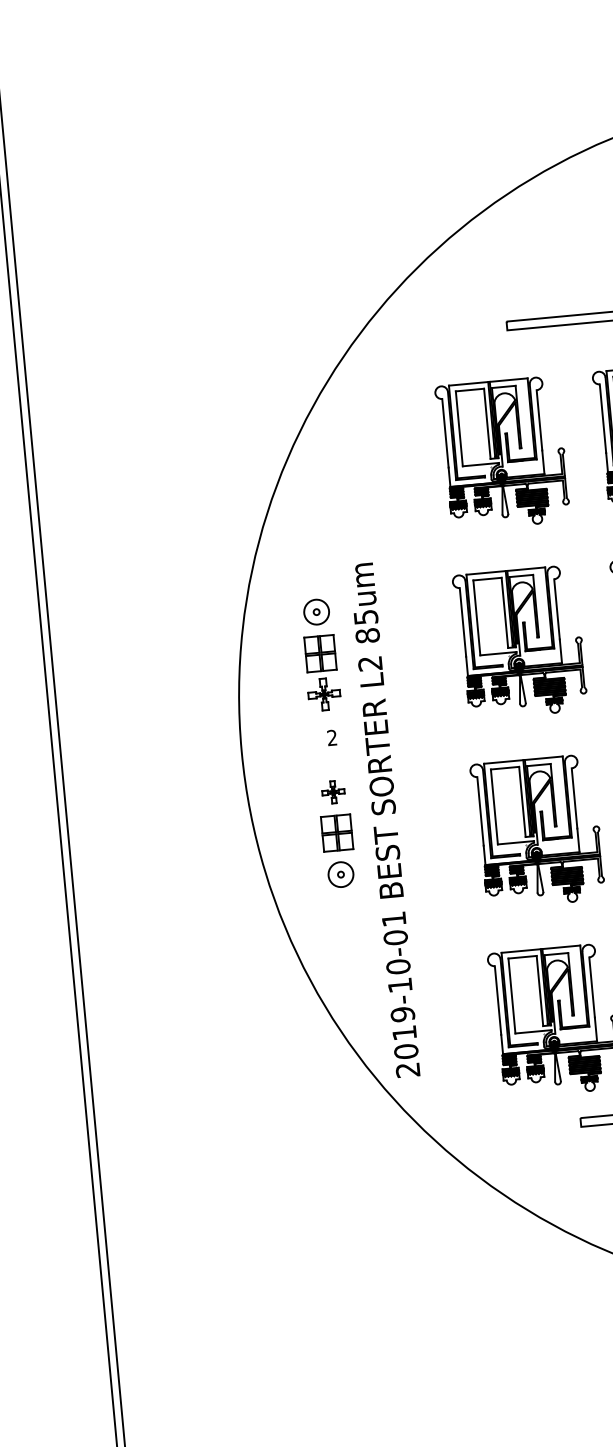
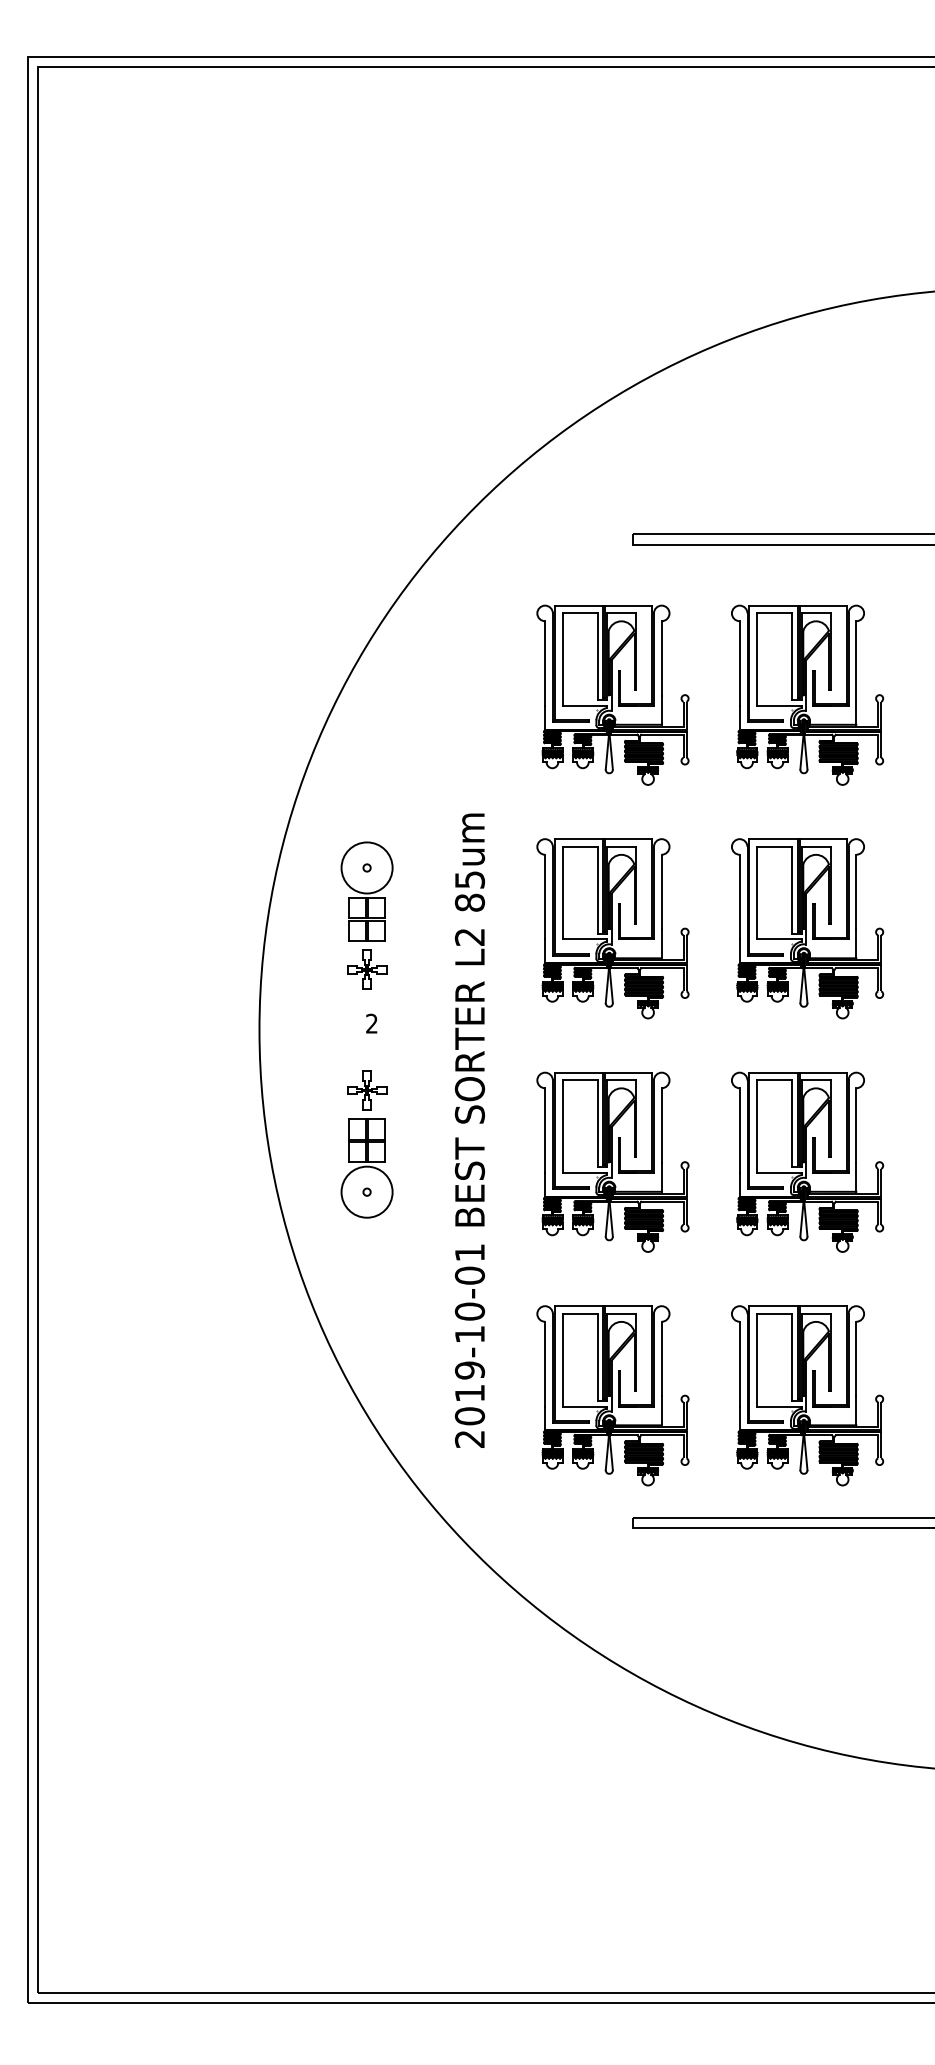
circle: (316, 611) -> (366, 867), size x1.67
part: (333, 792) -> (367, 1090), size x1.43
text: (384, 820) -> (469, 1130), moved
circle: (340, 874) -> (366, 1191), size x1.67

